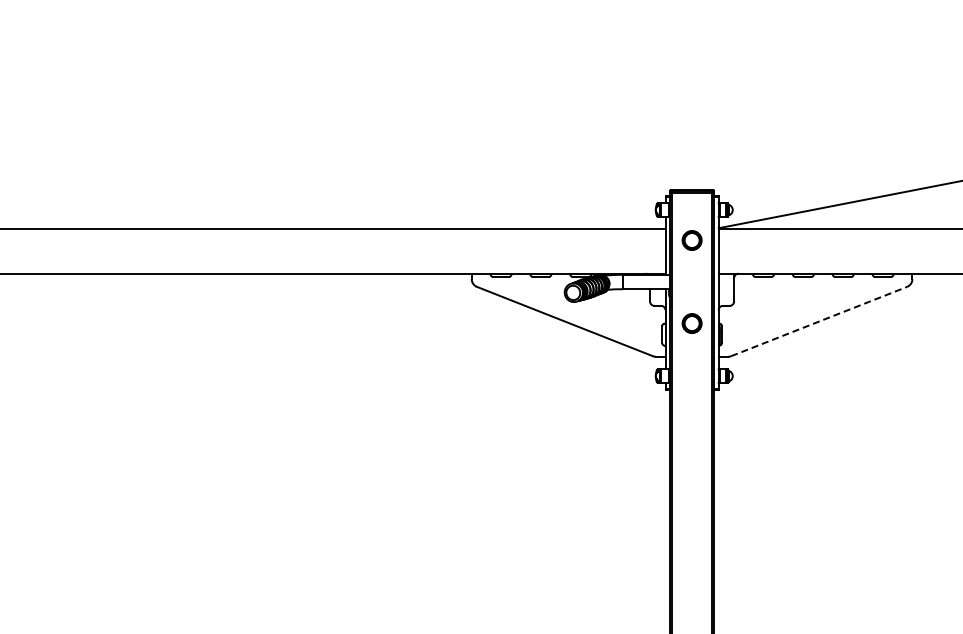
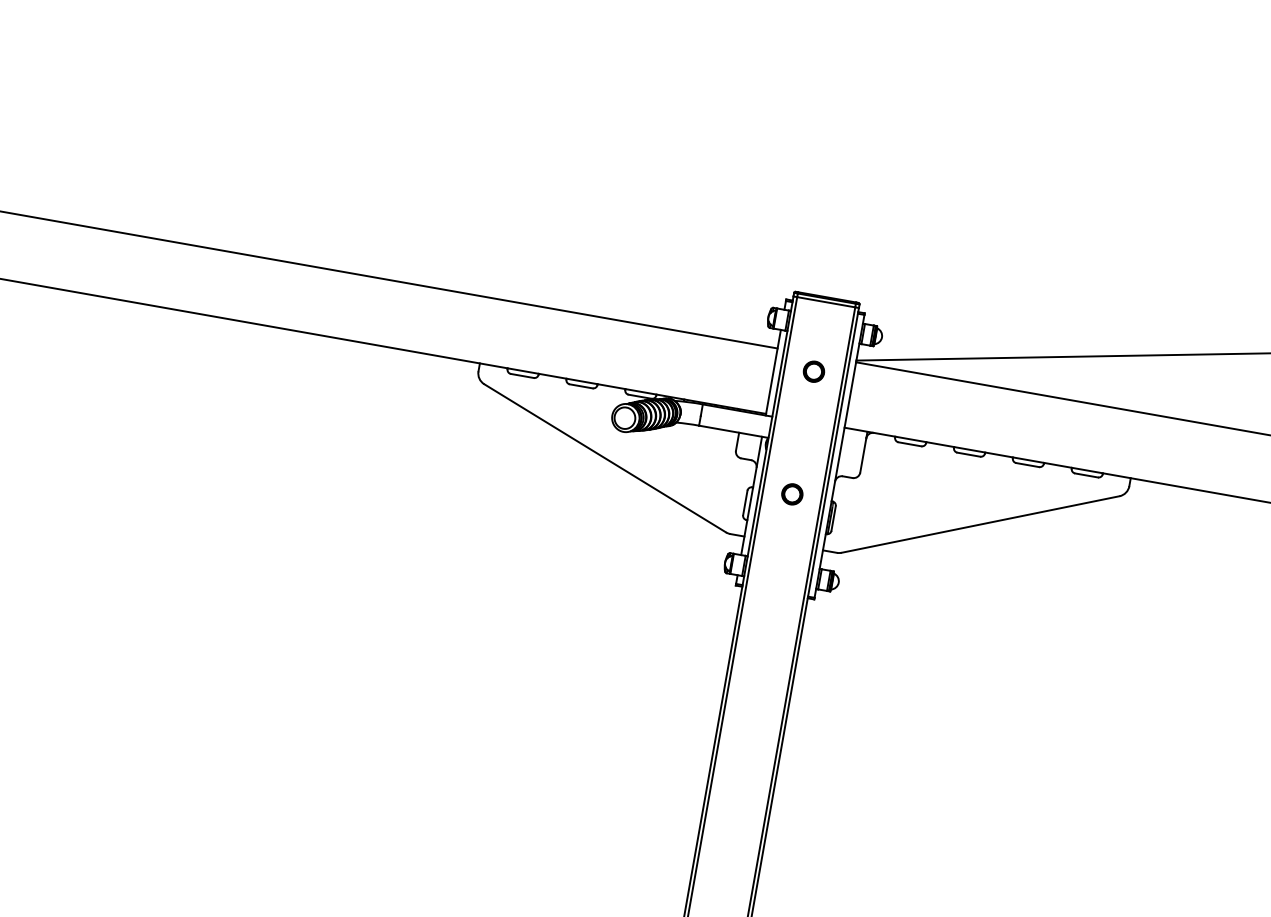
part: (691, 240) -> (813, 371), size x0.71
line: (819, 321) -> (981, 524), dashed -> solid
part: (691, 323) -> (791, 494), size x0.71

